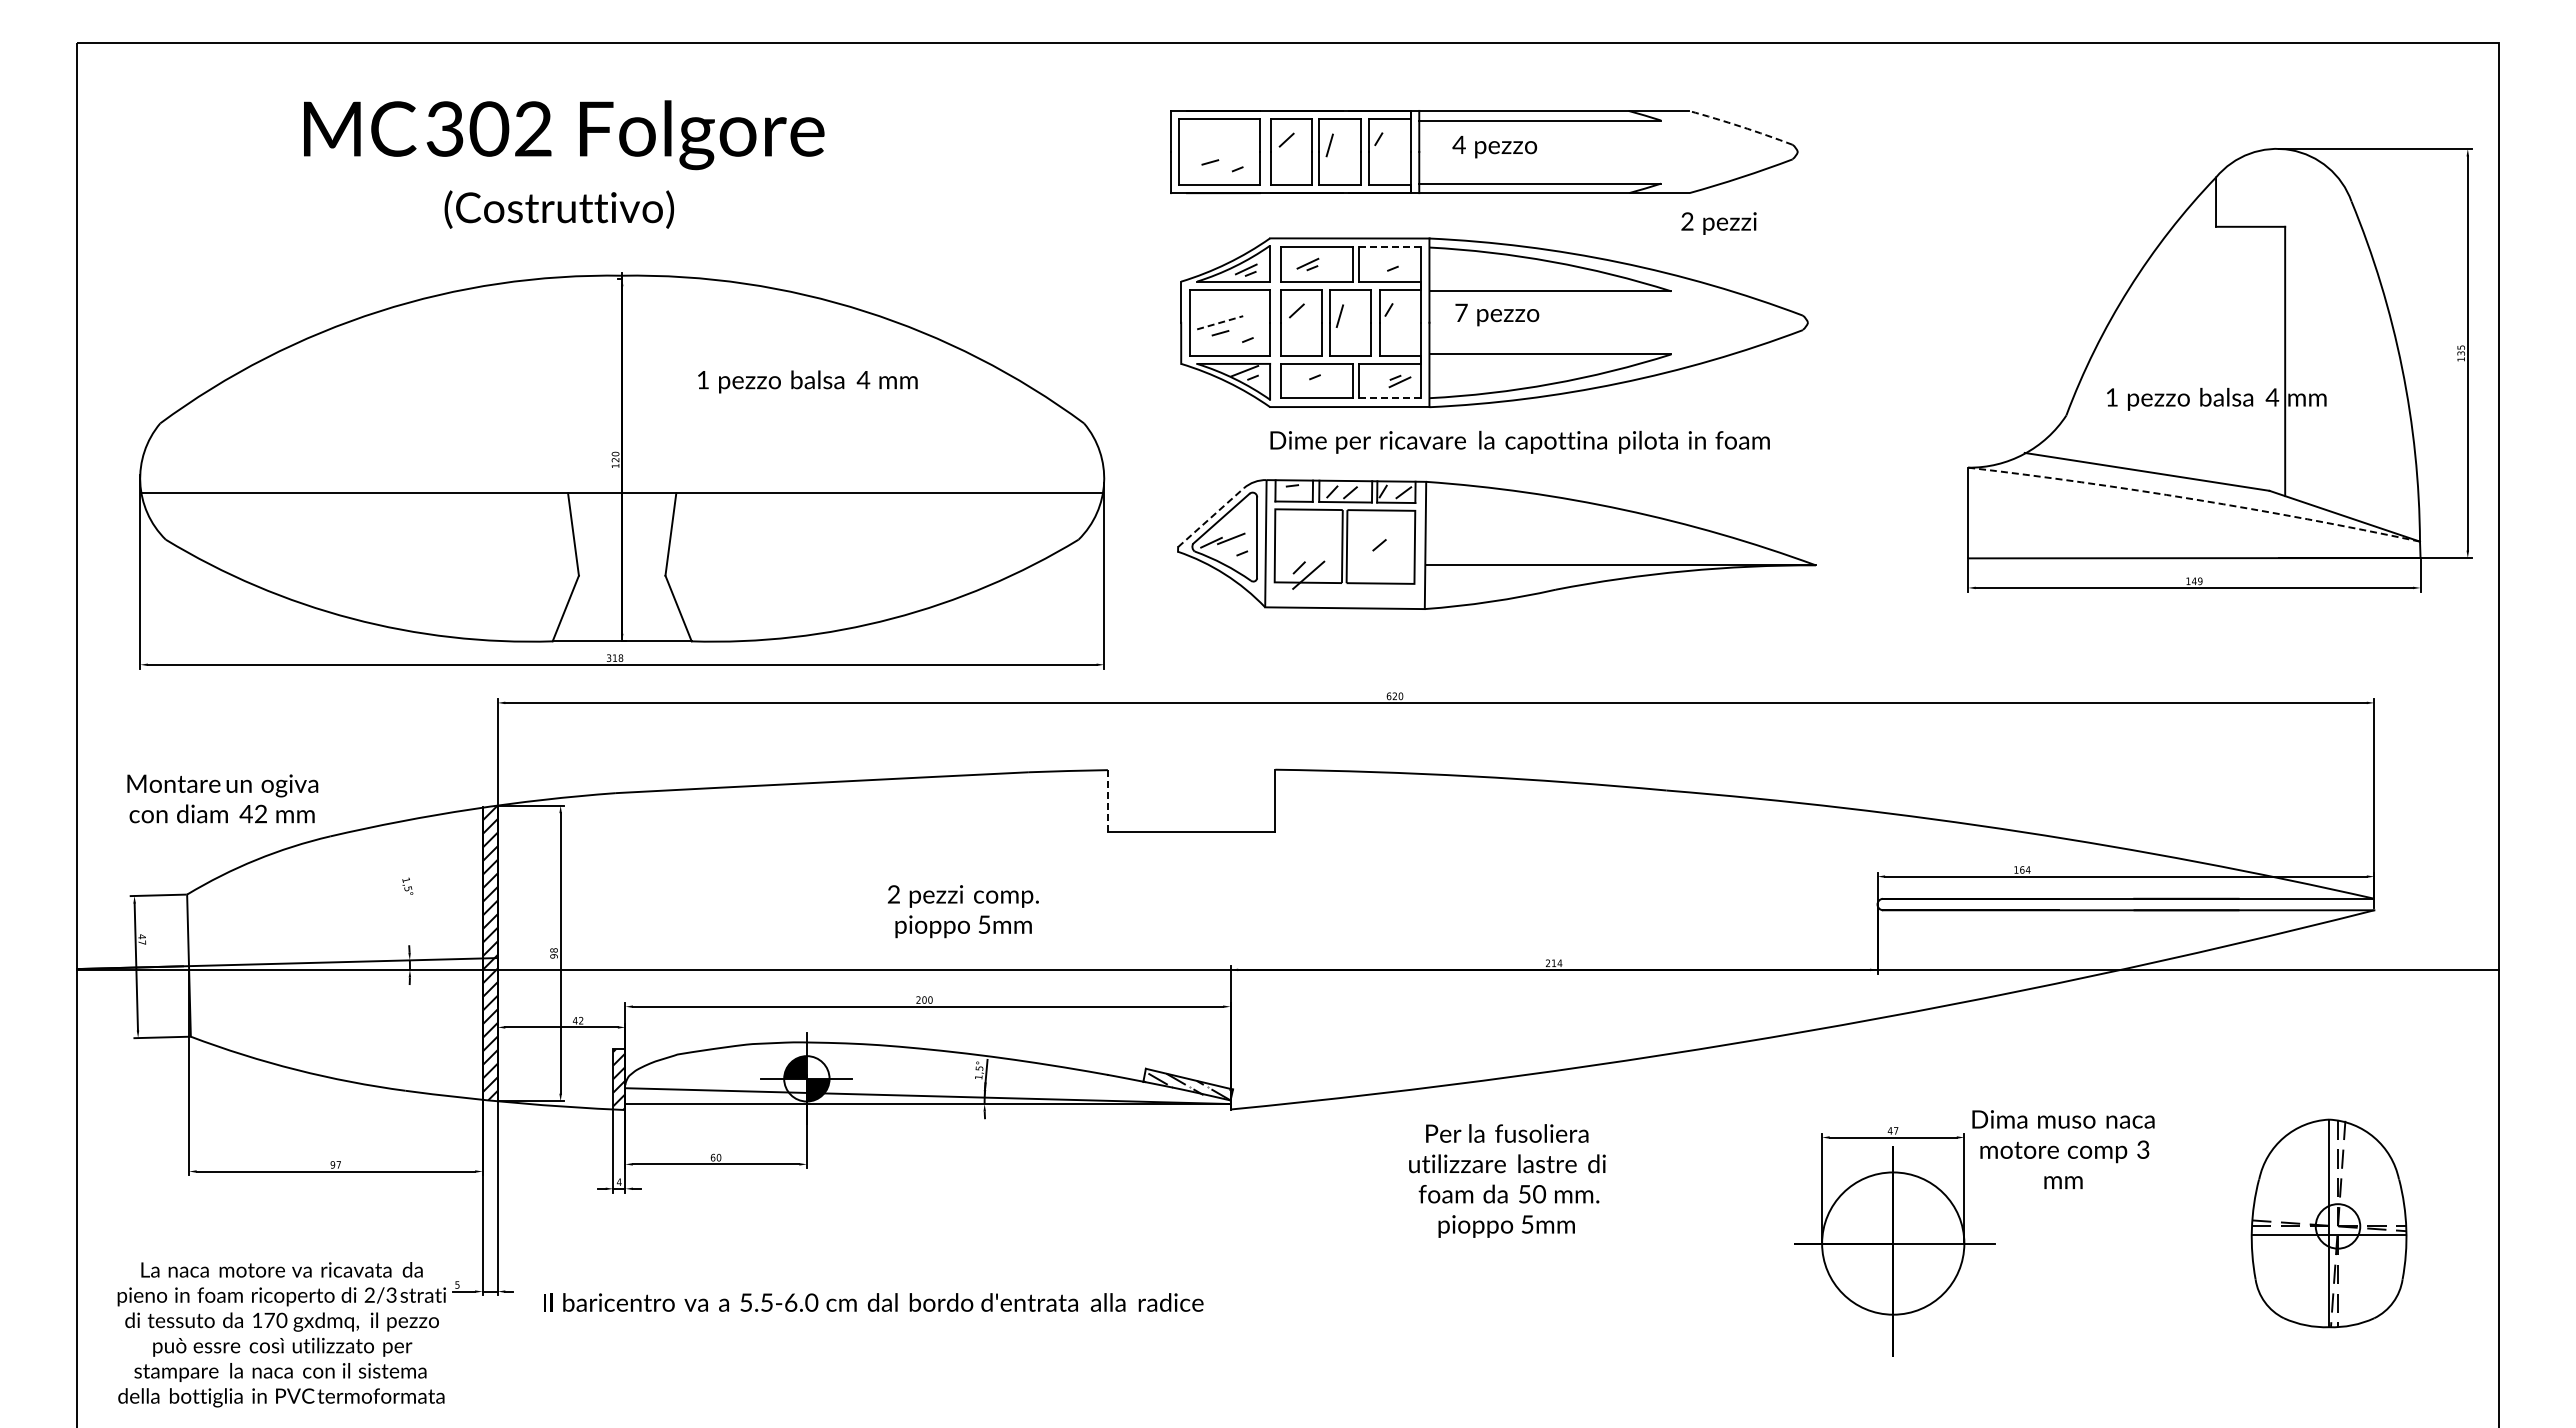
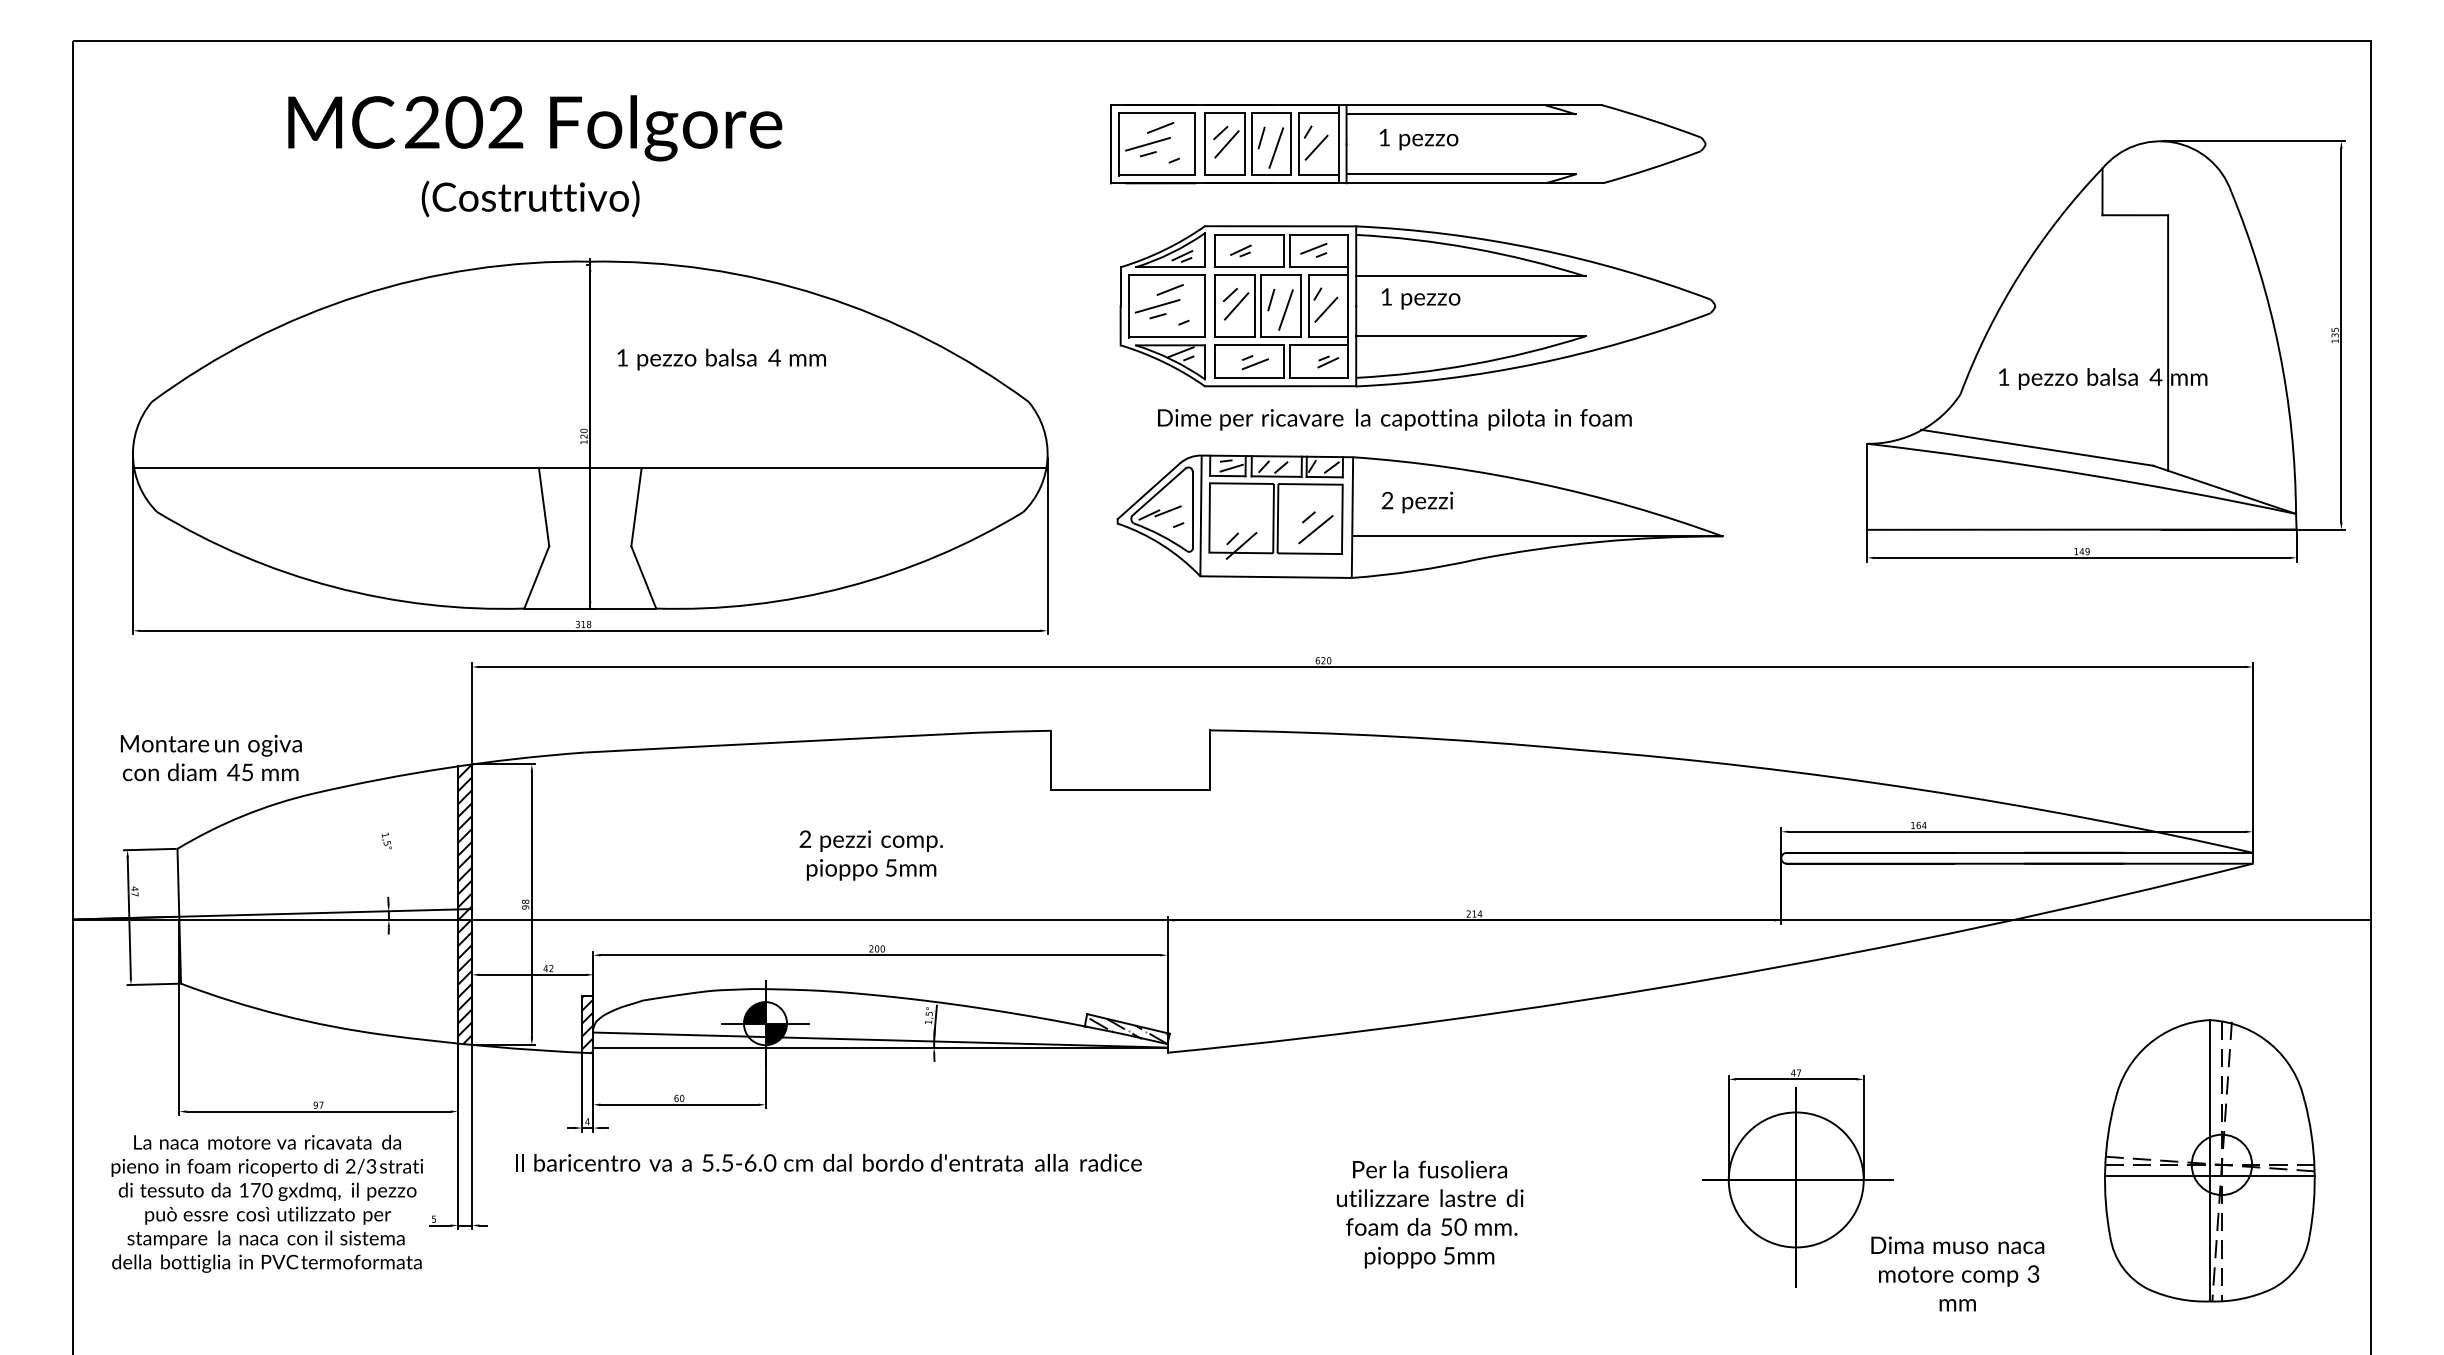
arc: (1741, 126) -> (1652, 120), dashed -> solid
text: (444, 129) -> (421, 122), 302 -> 202
line: (1223, 134) -> (1160, 127), added
text: (1458, 144) -> (1383, 137), 4 -> 1
line: (1209, 151) -> (1147, 143), added
line: (1292, 151) -> (1226, 143), added
line: (1345, 155) -> (1276, 147), added
line: (1387, 155) -> (1316, 147), added
text: (1718, 223) -> (1416, 502), moved
line: (1390, 247) -> (1319, 234), dashed -> solid
line: (1384, 262) -> (1313, 249), added
line: (1233, 305) -> (1170, 289), added
text: (1461, 312) -> (1386, 296), 7 -> 1
line: (1220, 322) -> (1157, 306), dashed -> solid
line: (1303, 322) -> (1236, 306), added
line: (1355, 326) -> (1286, 309), added
line: (1397, 326) -> (1325, 309), added
text: (807, 381) -> (721, 359), moved
line: (1322, 383) -> (1254, 363), added
line: (1390, 398) -> (1319, 378), dashed -> solid
text: (1519, 441) -> (1394, 418), moved
line: (1297, 492) -> (1231, 467), added
arc: (2194, 499) -> (2082, 473), dashed -> solid
line: (1211, 517) -> (1149, 491), dashed -> solid
line: (1386, 557) -> (1315, 529), added
line: (1107, 801) -> (1050, 760), dashed -> solid
text: (260, 813) -> (247, 771), 42 -> 45
text: (963, 911) -> (871, 855), moved
text: (2063, 1149) -> (1957, 1273), moved
text: (1507, 1180) -> (1430, 1214), moved
part: (2328, 1223) -> (2209, 1160), size x1.43
text: (873, 1302) -> (828, 1162), moved
text: (281, 1334) -> (267, 1203), moved

